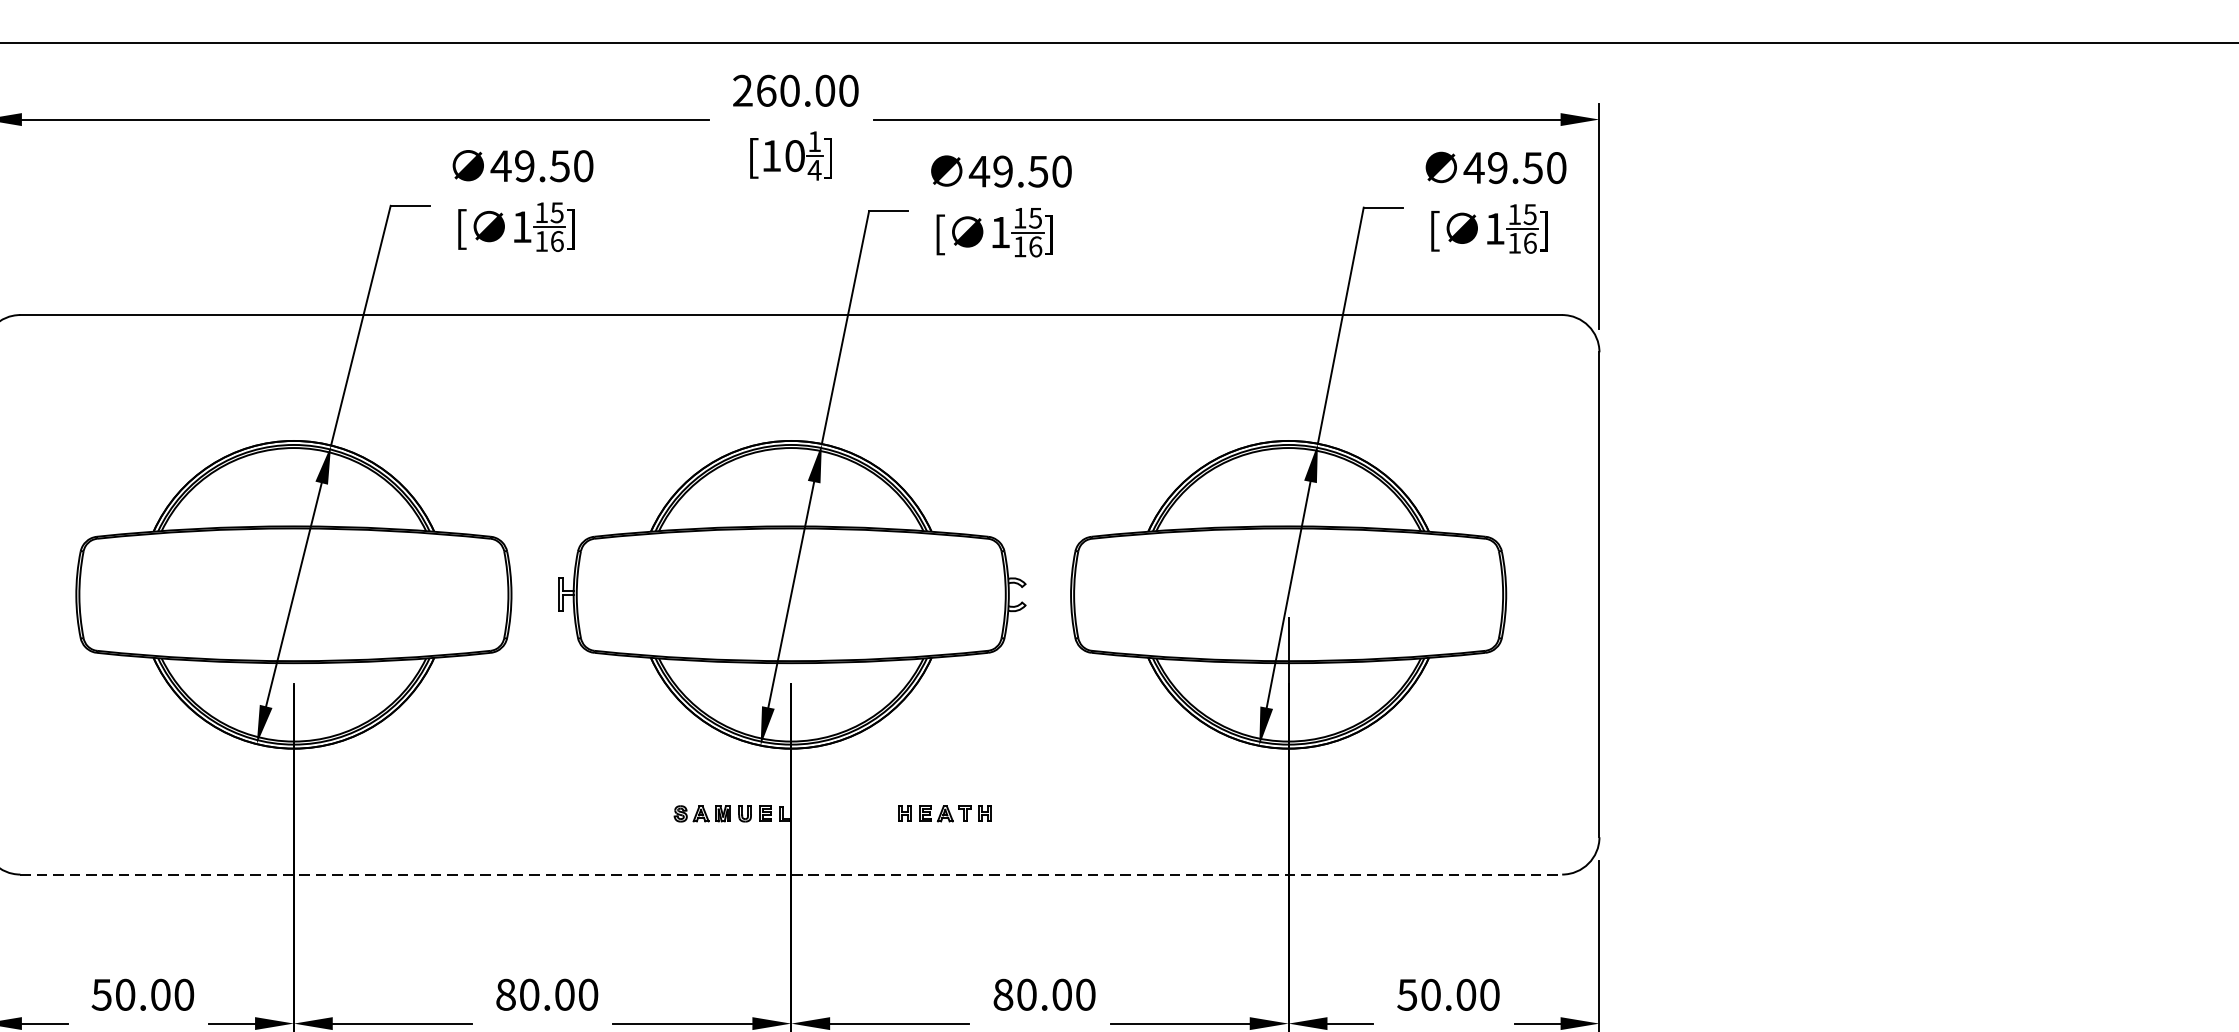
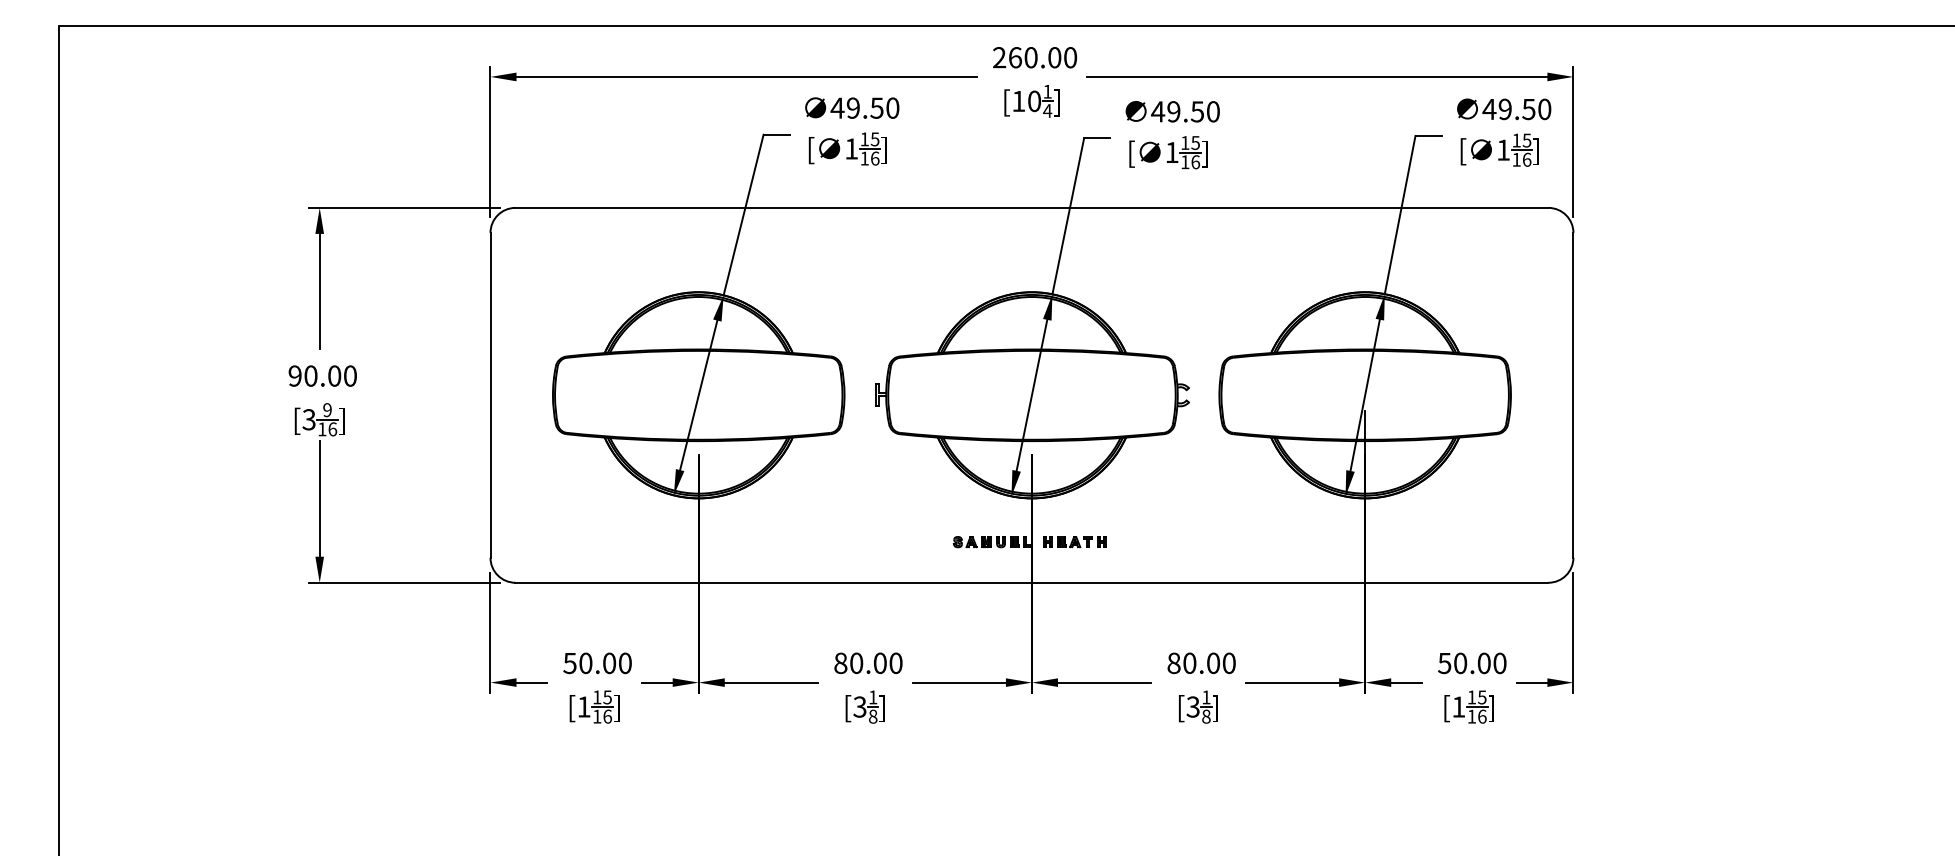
part: (944, 814) -> (1074, 542), moved
line: (792, 874) -> (1032, 582), dashed -> solid

